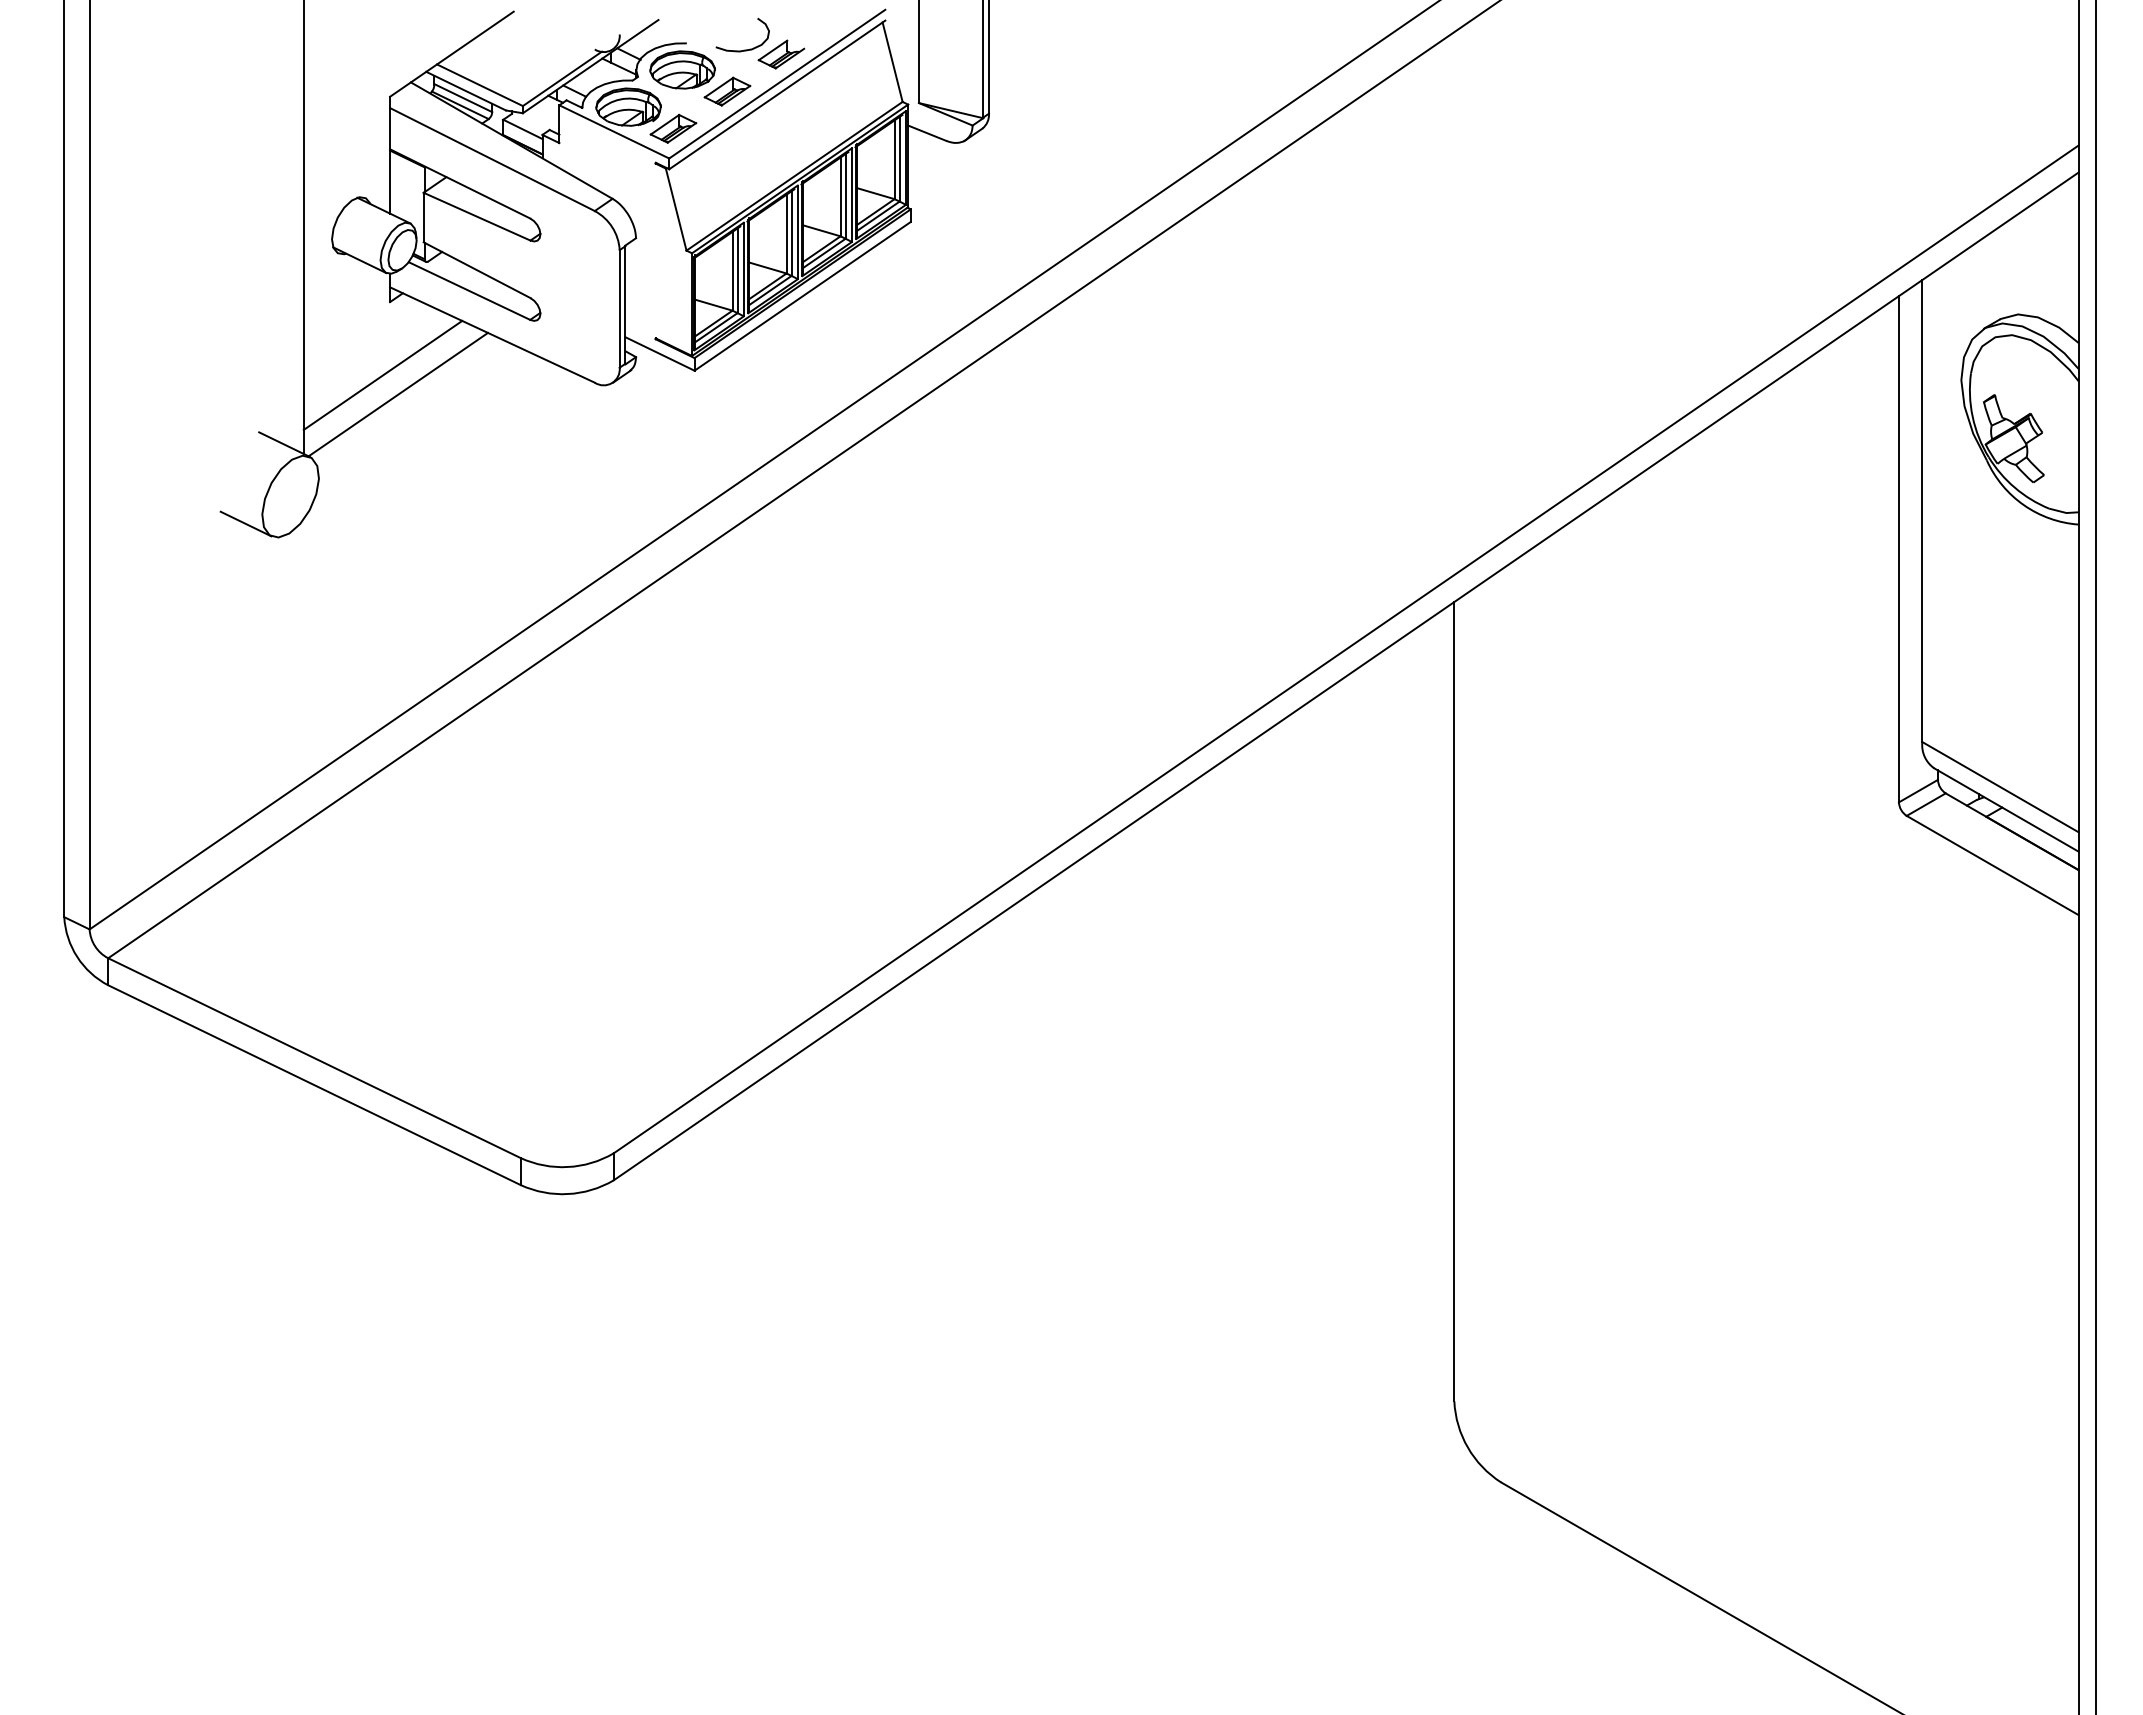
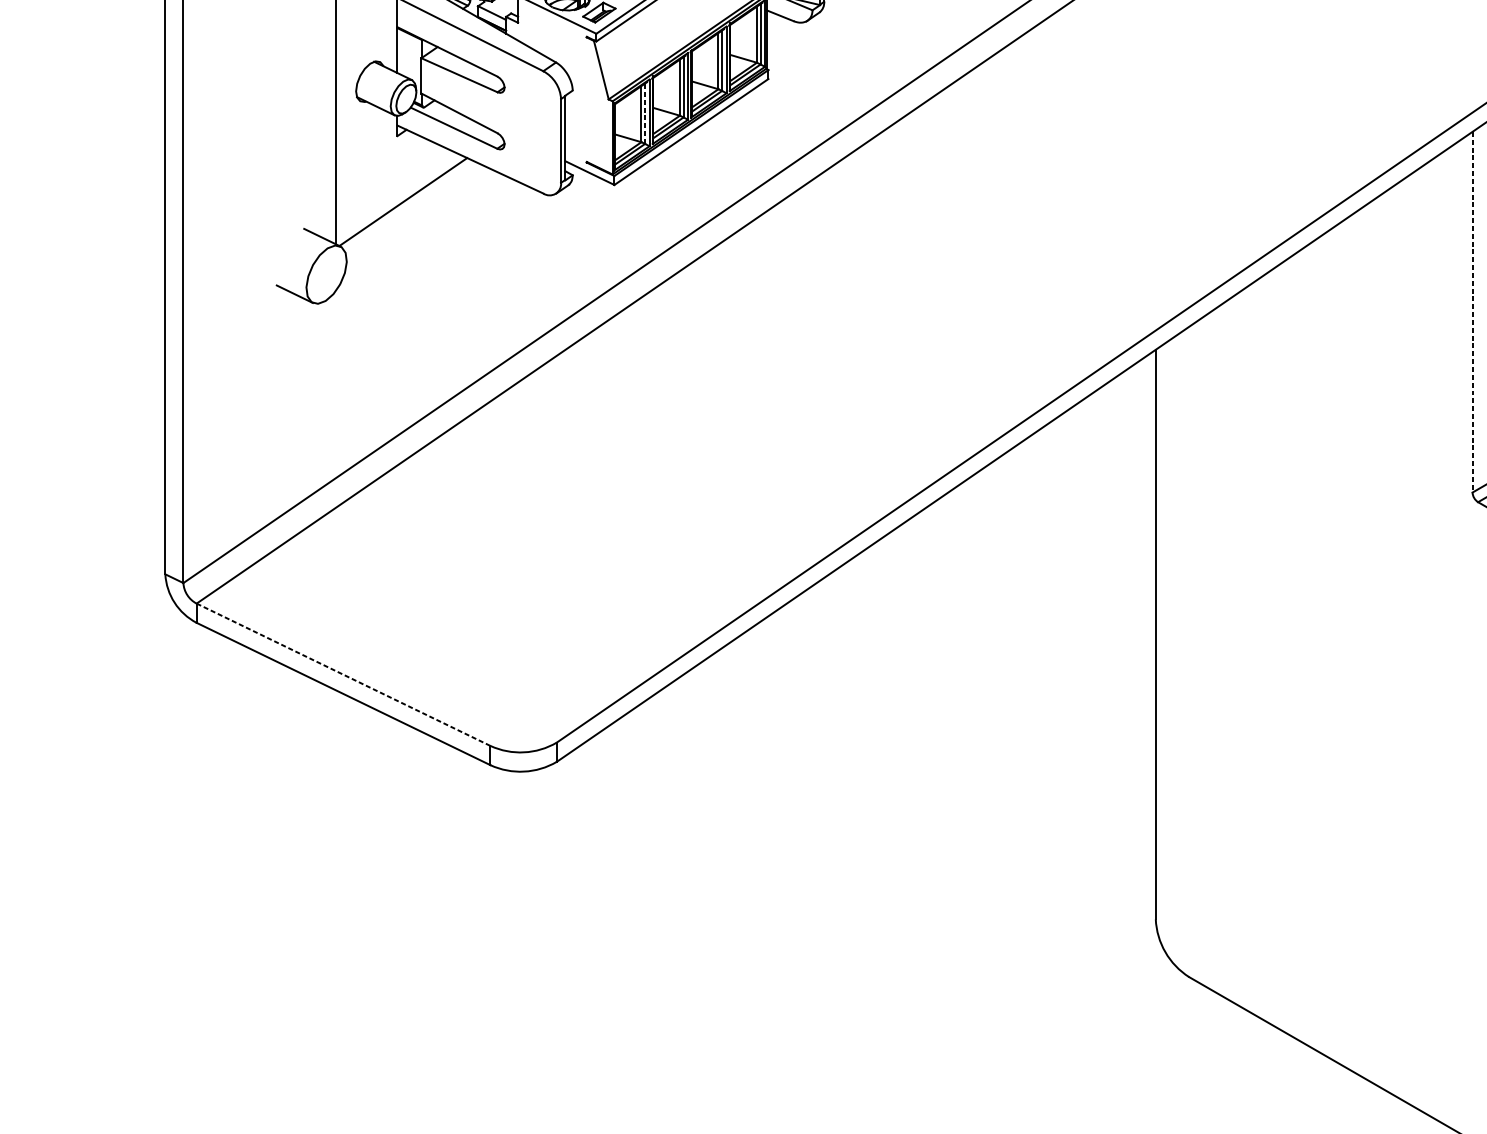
line: (737, 270) -> (645, 113), solid -> dashed
line: (382, 374) -> (392, 187), removed
line: (1898, 549) -> (1472, 312), solid -> dashed
line: (314, 1058) -> (343, 675), solid -> dashed

